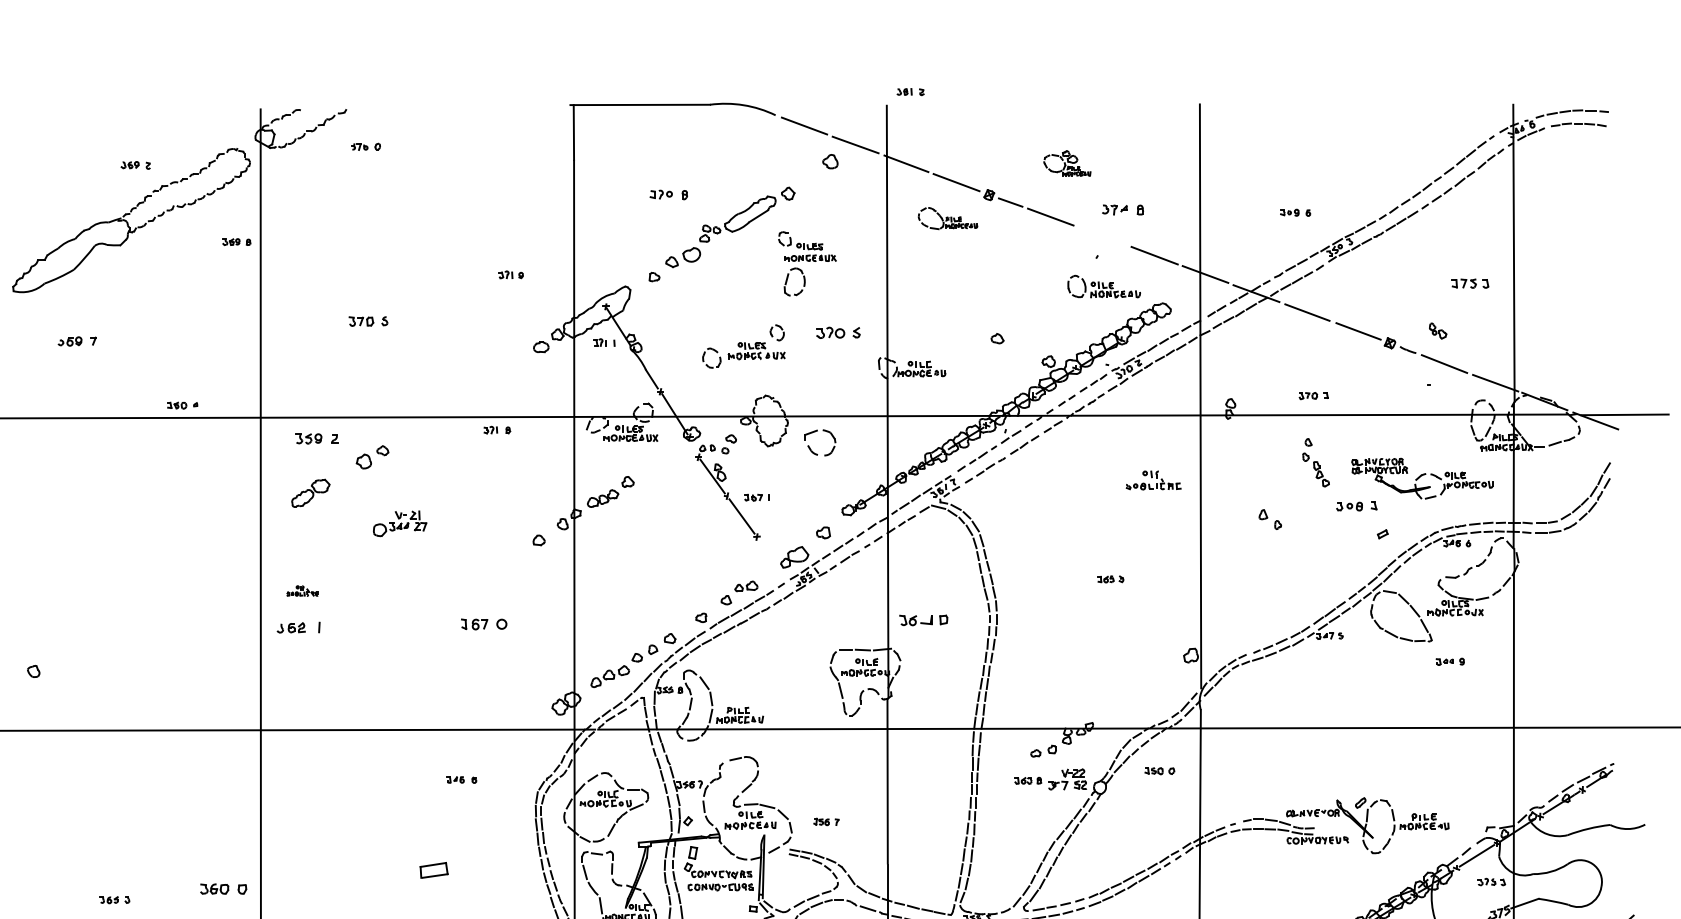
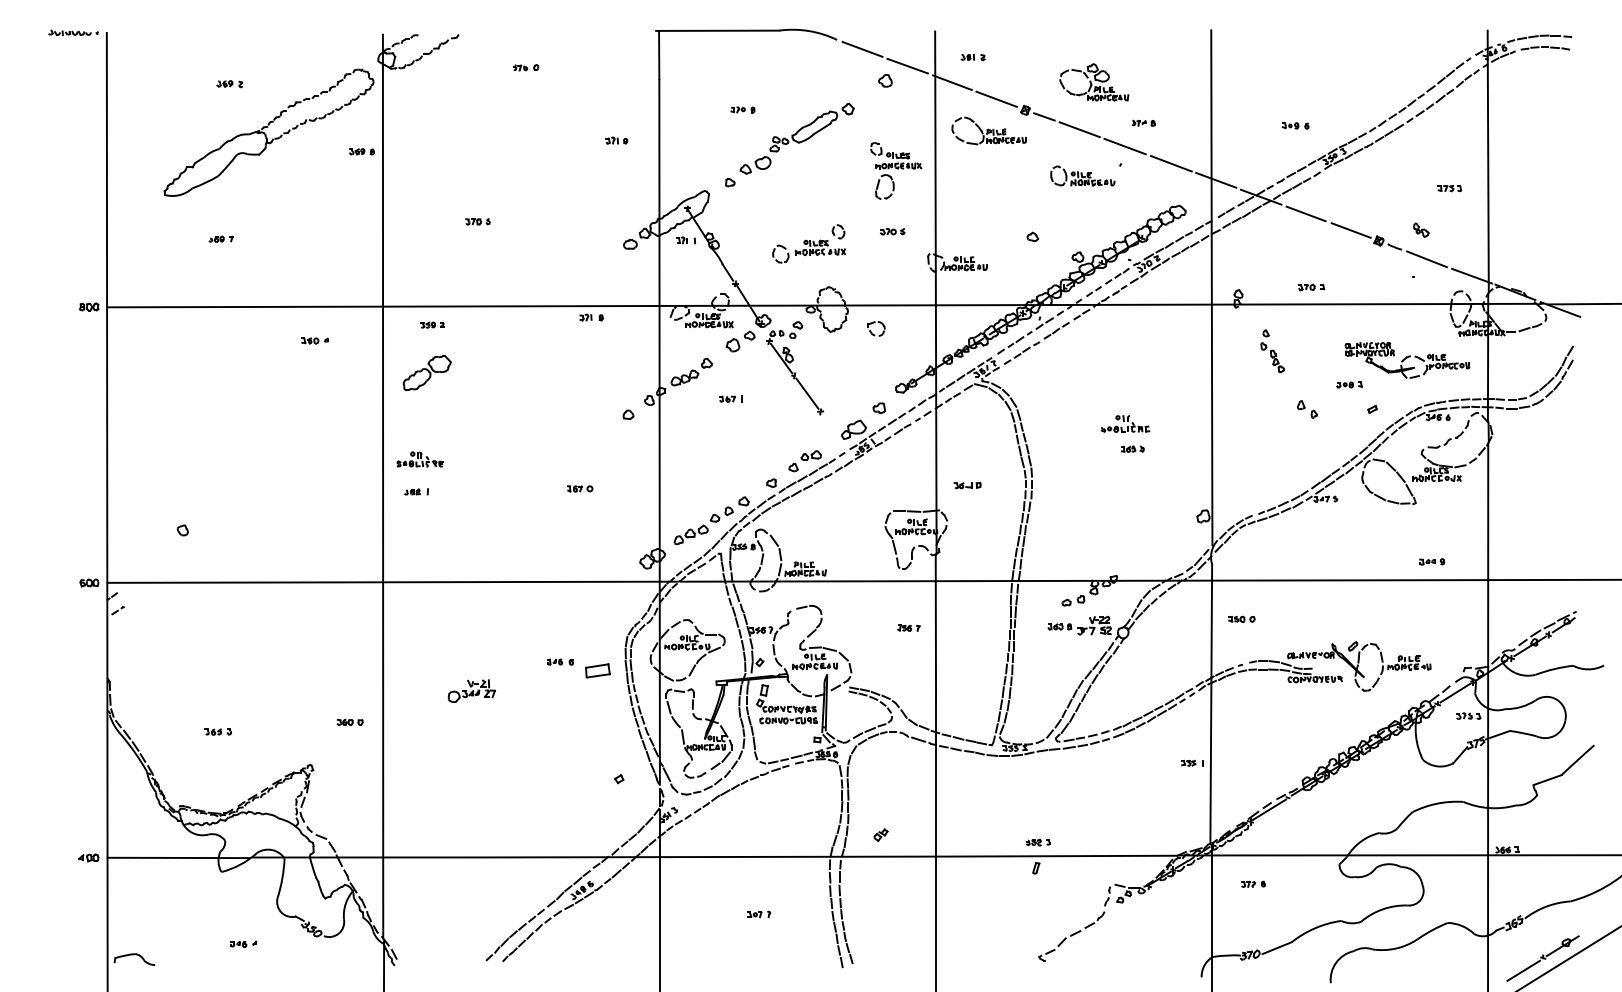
part: (909, 92) -> (972, 57), moved
part: (366, 146) -> (526, 67), moved
part: (1067, 163) -> (1094, 82), size x1.67
part: (135, 165) -> (229, 84), moved
part: (668, 194) -> (742, 109), size x0.71
part: (1123, 208) -> (1143, 122), size x0.62
part: (947, 217) -> (988, 130), size x1.43
line: (1101, 236) -> (1124, 146), added
part: (807, 263) -> (896, 170), moved
part: (510, 274) -> (616, 140), moved
part: (1470, 283) -> (1449, 188), size x0.71
part: (1103, 286) -> (1082, 175), moved
part: (367, 321) -> (477, 221), size x0.71
part: (838, 332) -> (892, 231), size x0.62
part: (76, 340) -> (220, 238), size x0.71
part: (181, 405) -> (314, 340), moved
part: (316, 437) -> (432, 324), size x0.62
part: (820, 442) -> (876, 328), size x0.62
part: (372, 457) -> (740, 341), moved
part: (1315, 462) -> (1272, 351), moved
part: (1153, 479) -> (1125, 423), moved
part: (310, 493) -> (426, 373), size x1.43
part: (756, 496) -> (730, 398), moved
part: (1356, 506) -> (1349, 384), size x0.71
part: (1270, 519) -> (1307, 409), moved
part: (399, 523) -> (471, 690), moved
part: (302, 591) -> (419, 459), size x1.67
part: (923, 620) -> (967, 485), size x0.62
part: (484, 623) -> (580, 488), size x0.62
part: (298, 627) -> (416, 491), size x0.62
part: (1450, 661) -> (1432, 561), moved
part: (1159, 770) -> (1241, 618), moved
part: (461, 779) -> (560, 661), moved
part: (825, 821) -> (908, 627), moved
part: (433, 869) -> (597, 670), moved
part: (222, 889) -> (349, 722), size x0.62
part: (113, 899) -> (217, 731), moved

